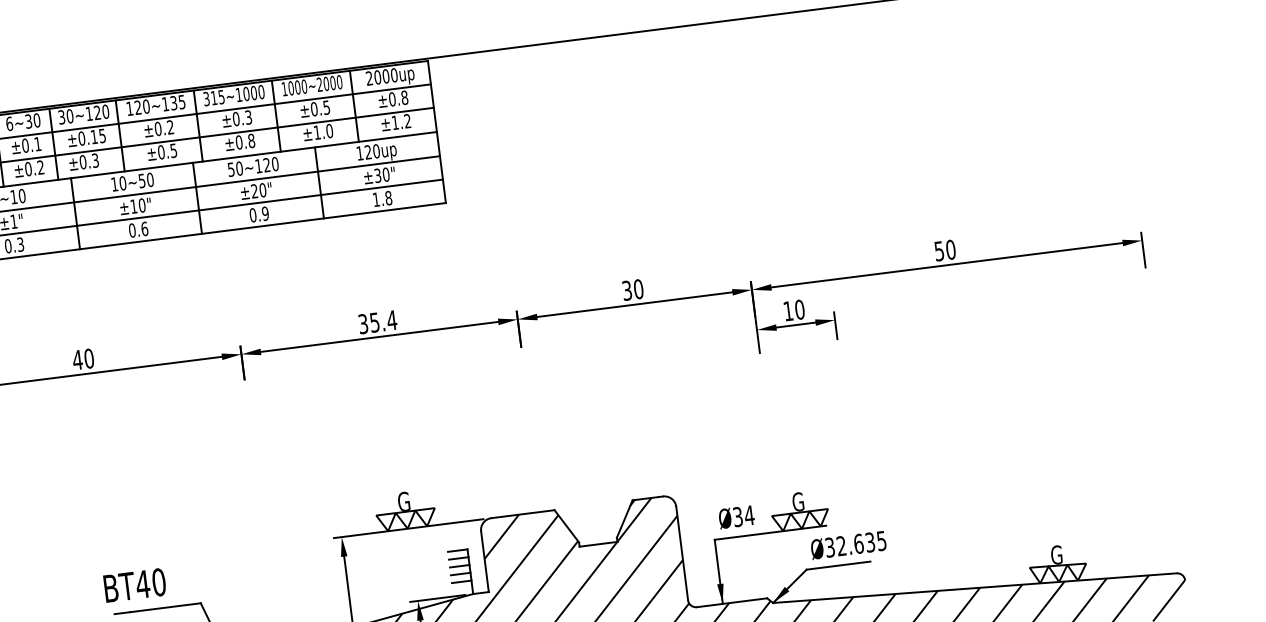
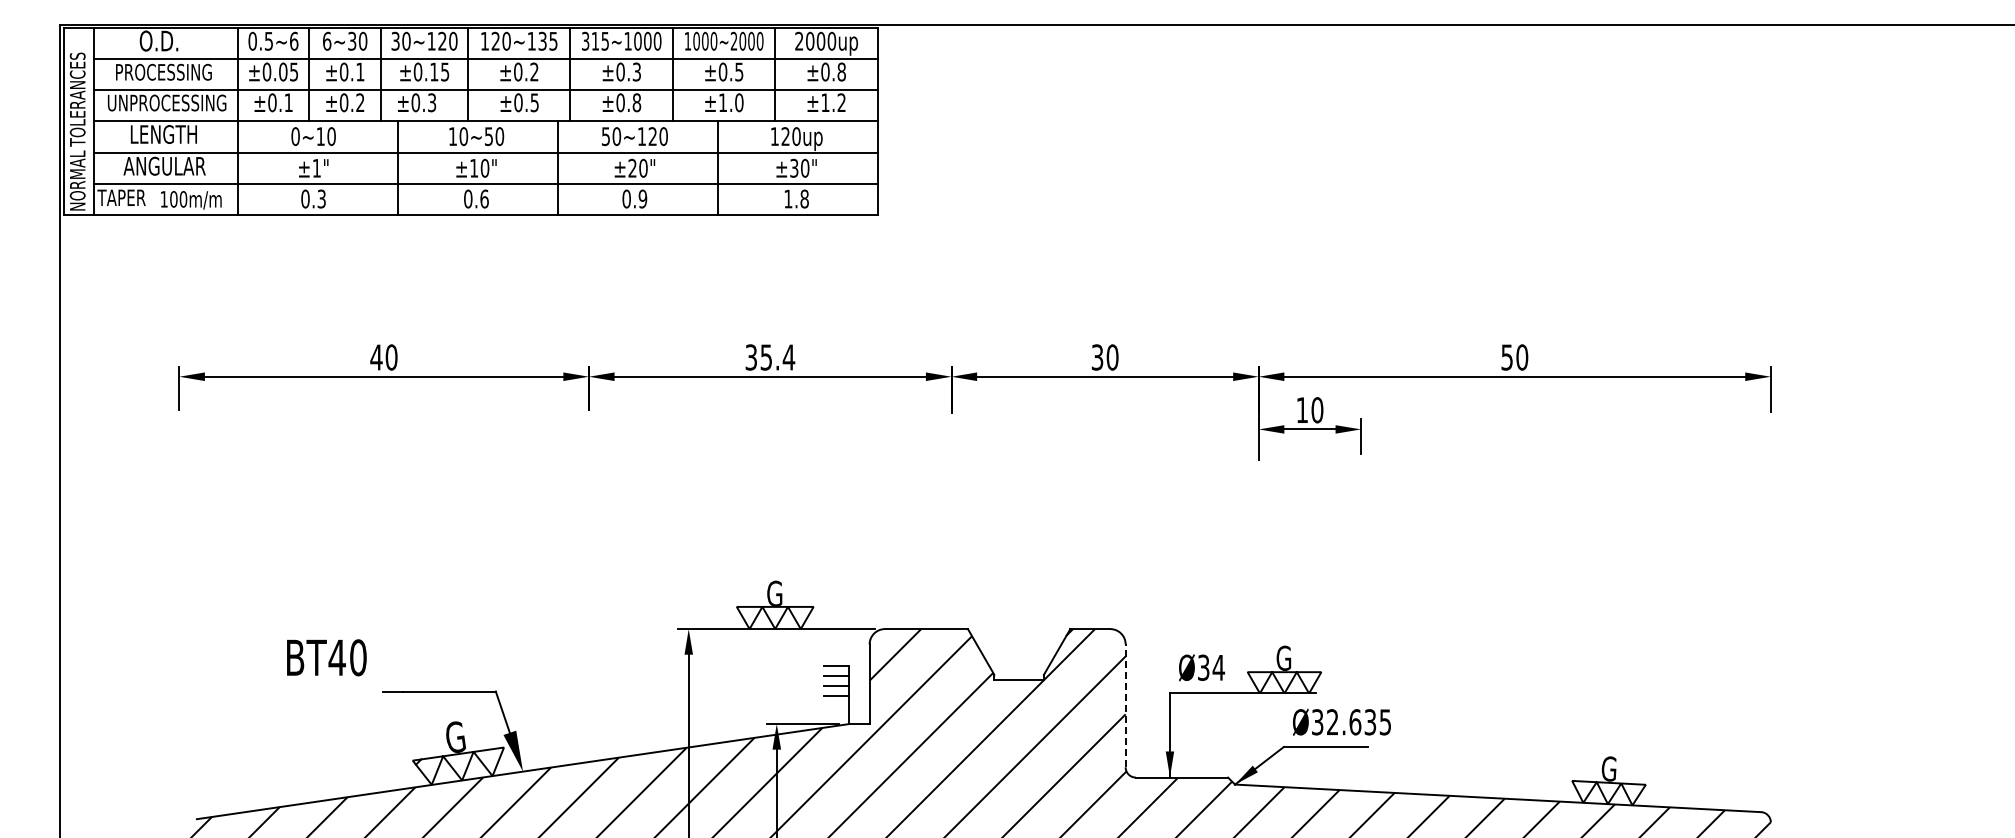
line: (682, 553) -> (1125, 705), solid -> dashed
line: (461, 581) -> (836, 706), removed
text: (134, 585) -> (326, 657), moved

